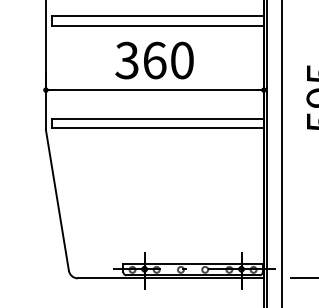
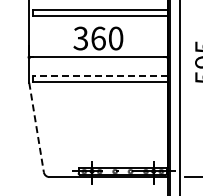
line: (157, 118) -> (100, 75), solid -> dashed
line: (57, 200) -> (36, 127), solid -> dashed

